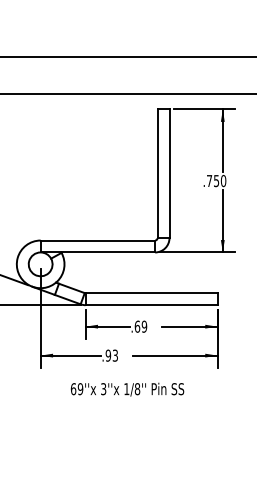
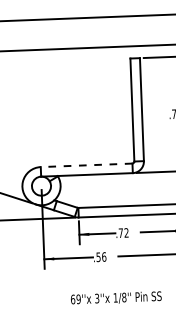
line: (97, 240) -> (86, 165), solid -> dashed
text: (140, 326) -> (123, 232), .69 -> .72
text: (111, 355) -> (101, 257), .93 -> .56
text: (127, 389) -> (116, 298), moved

